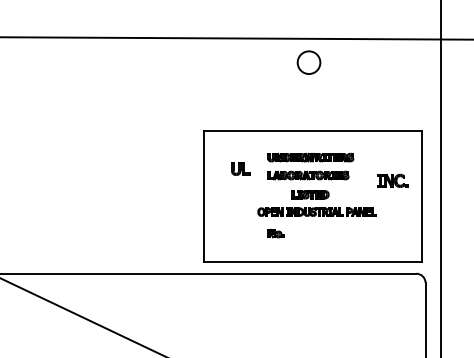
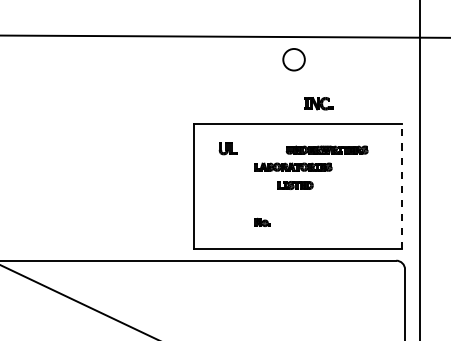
part: (310, 157) -> (326, 150), moved
part: (240, 168) -> (227, 148), moved
part: (392, 180) -> (318, 103), moved
line: (422, 196) -> (402, 187), solid -> dashed
part: (316, 211) -> (301, 201), removed

